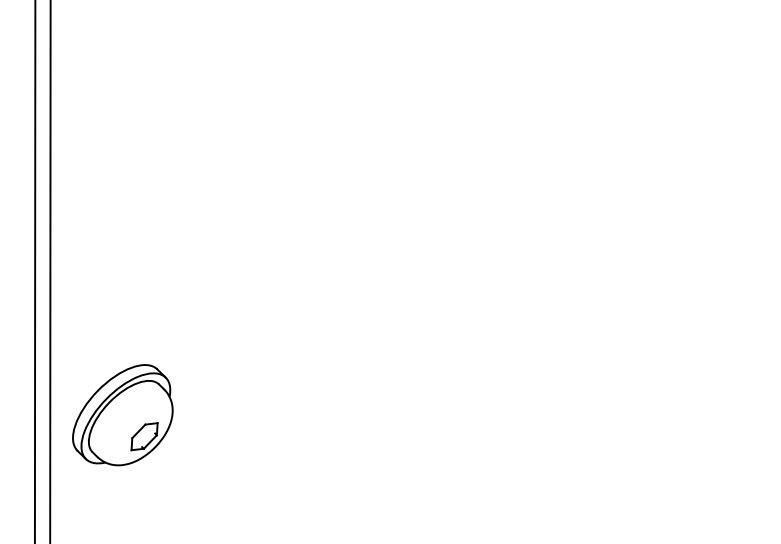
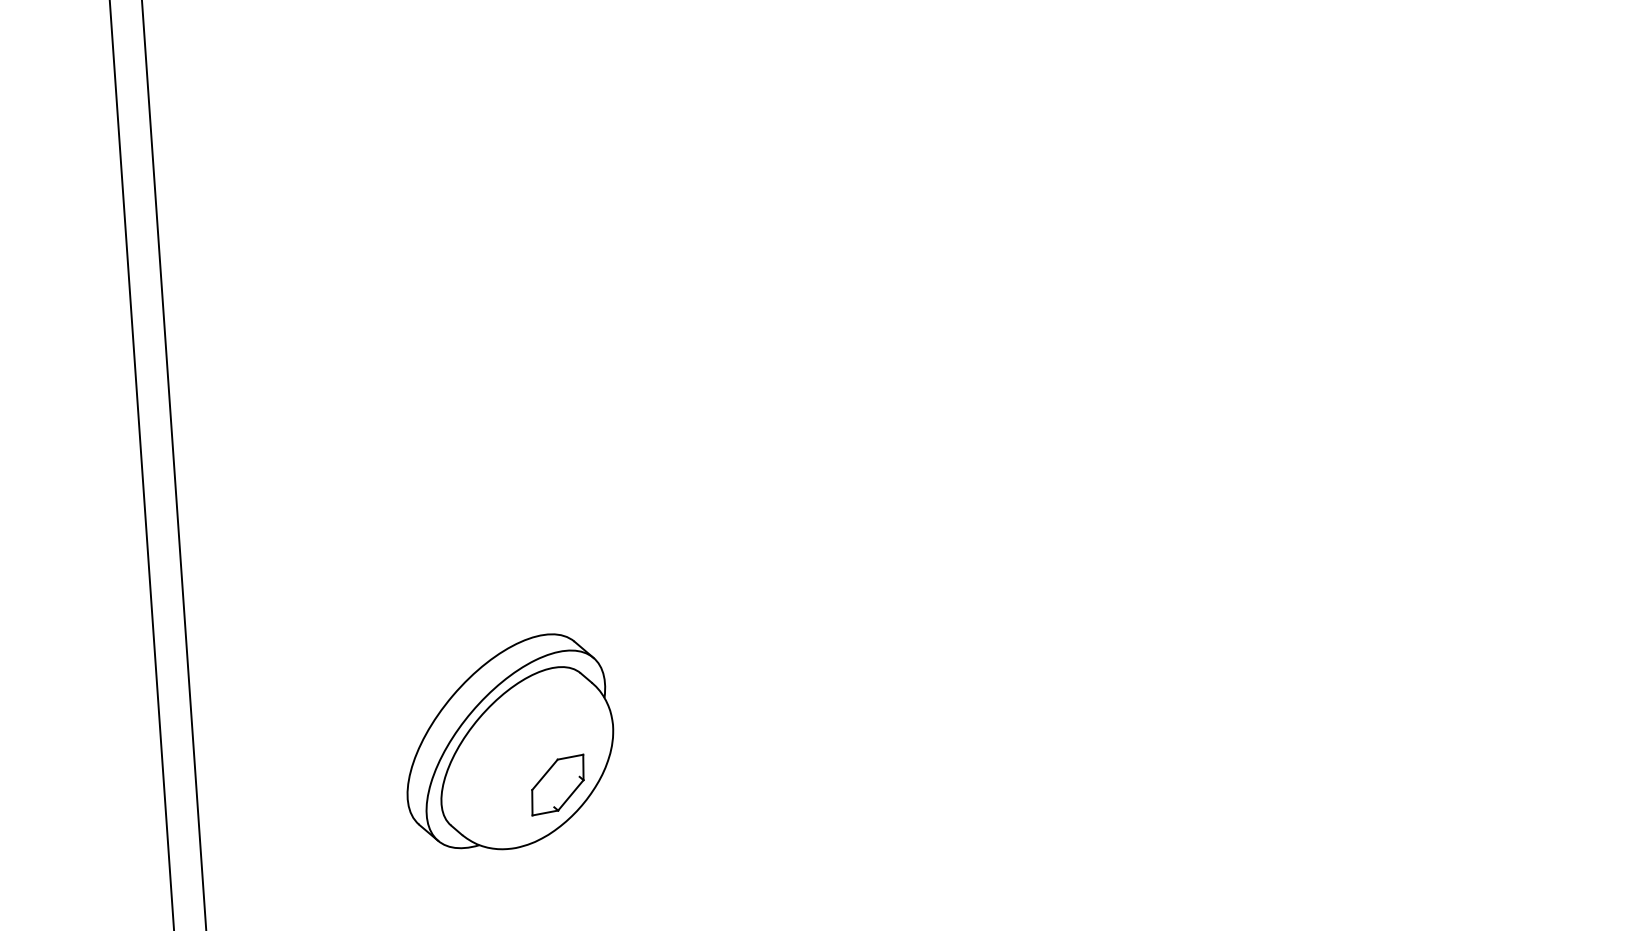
part: (122, 415) -> (508, 743), moved

